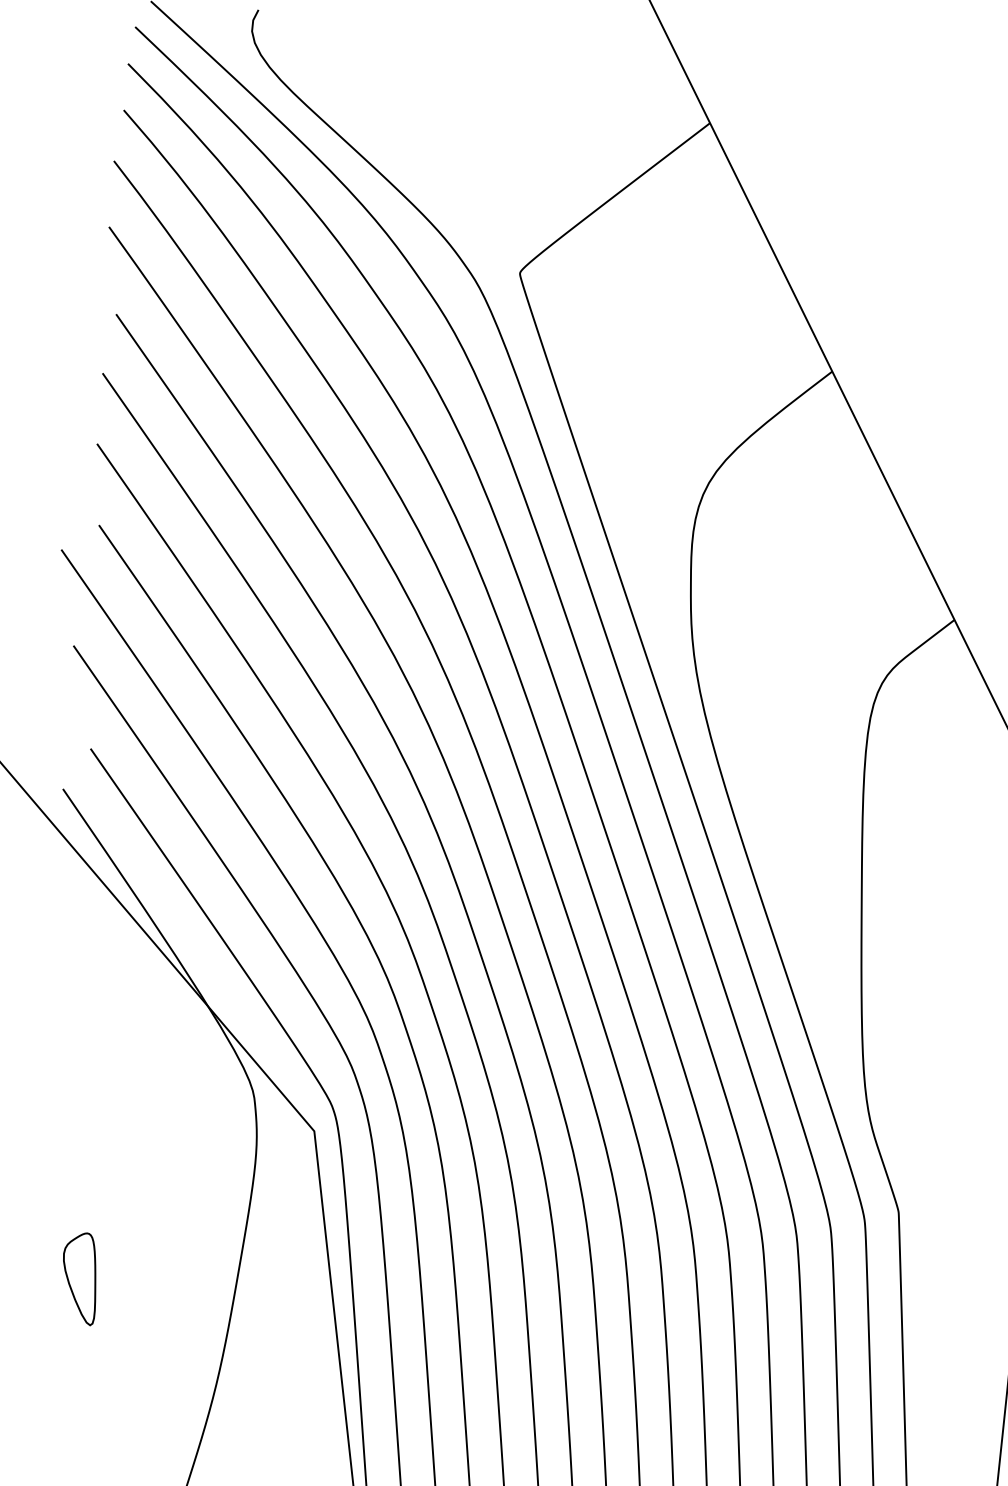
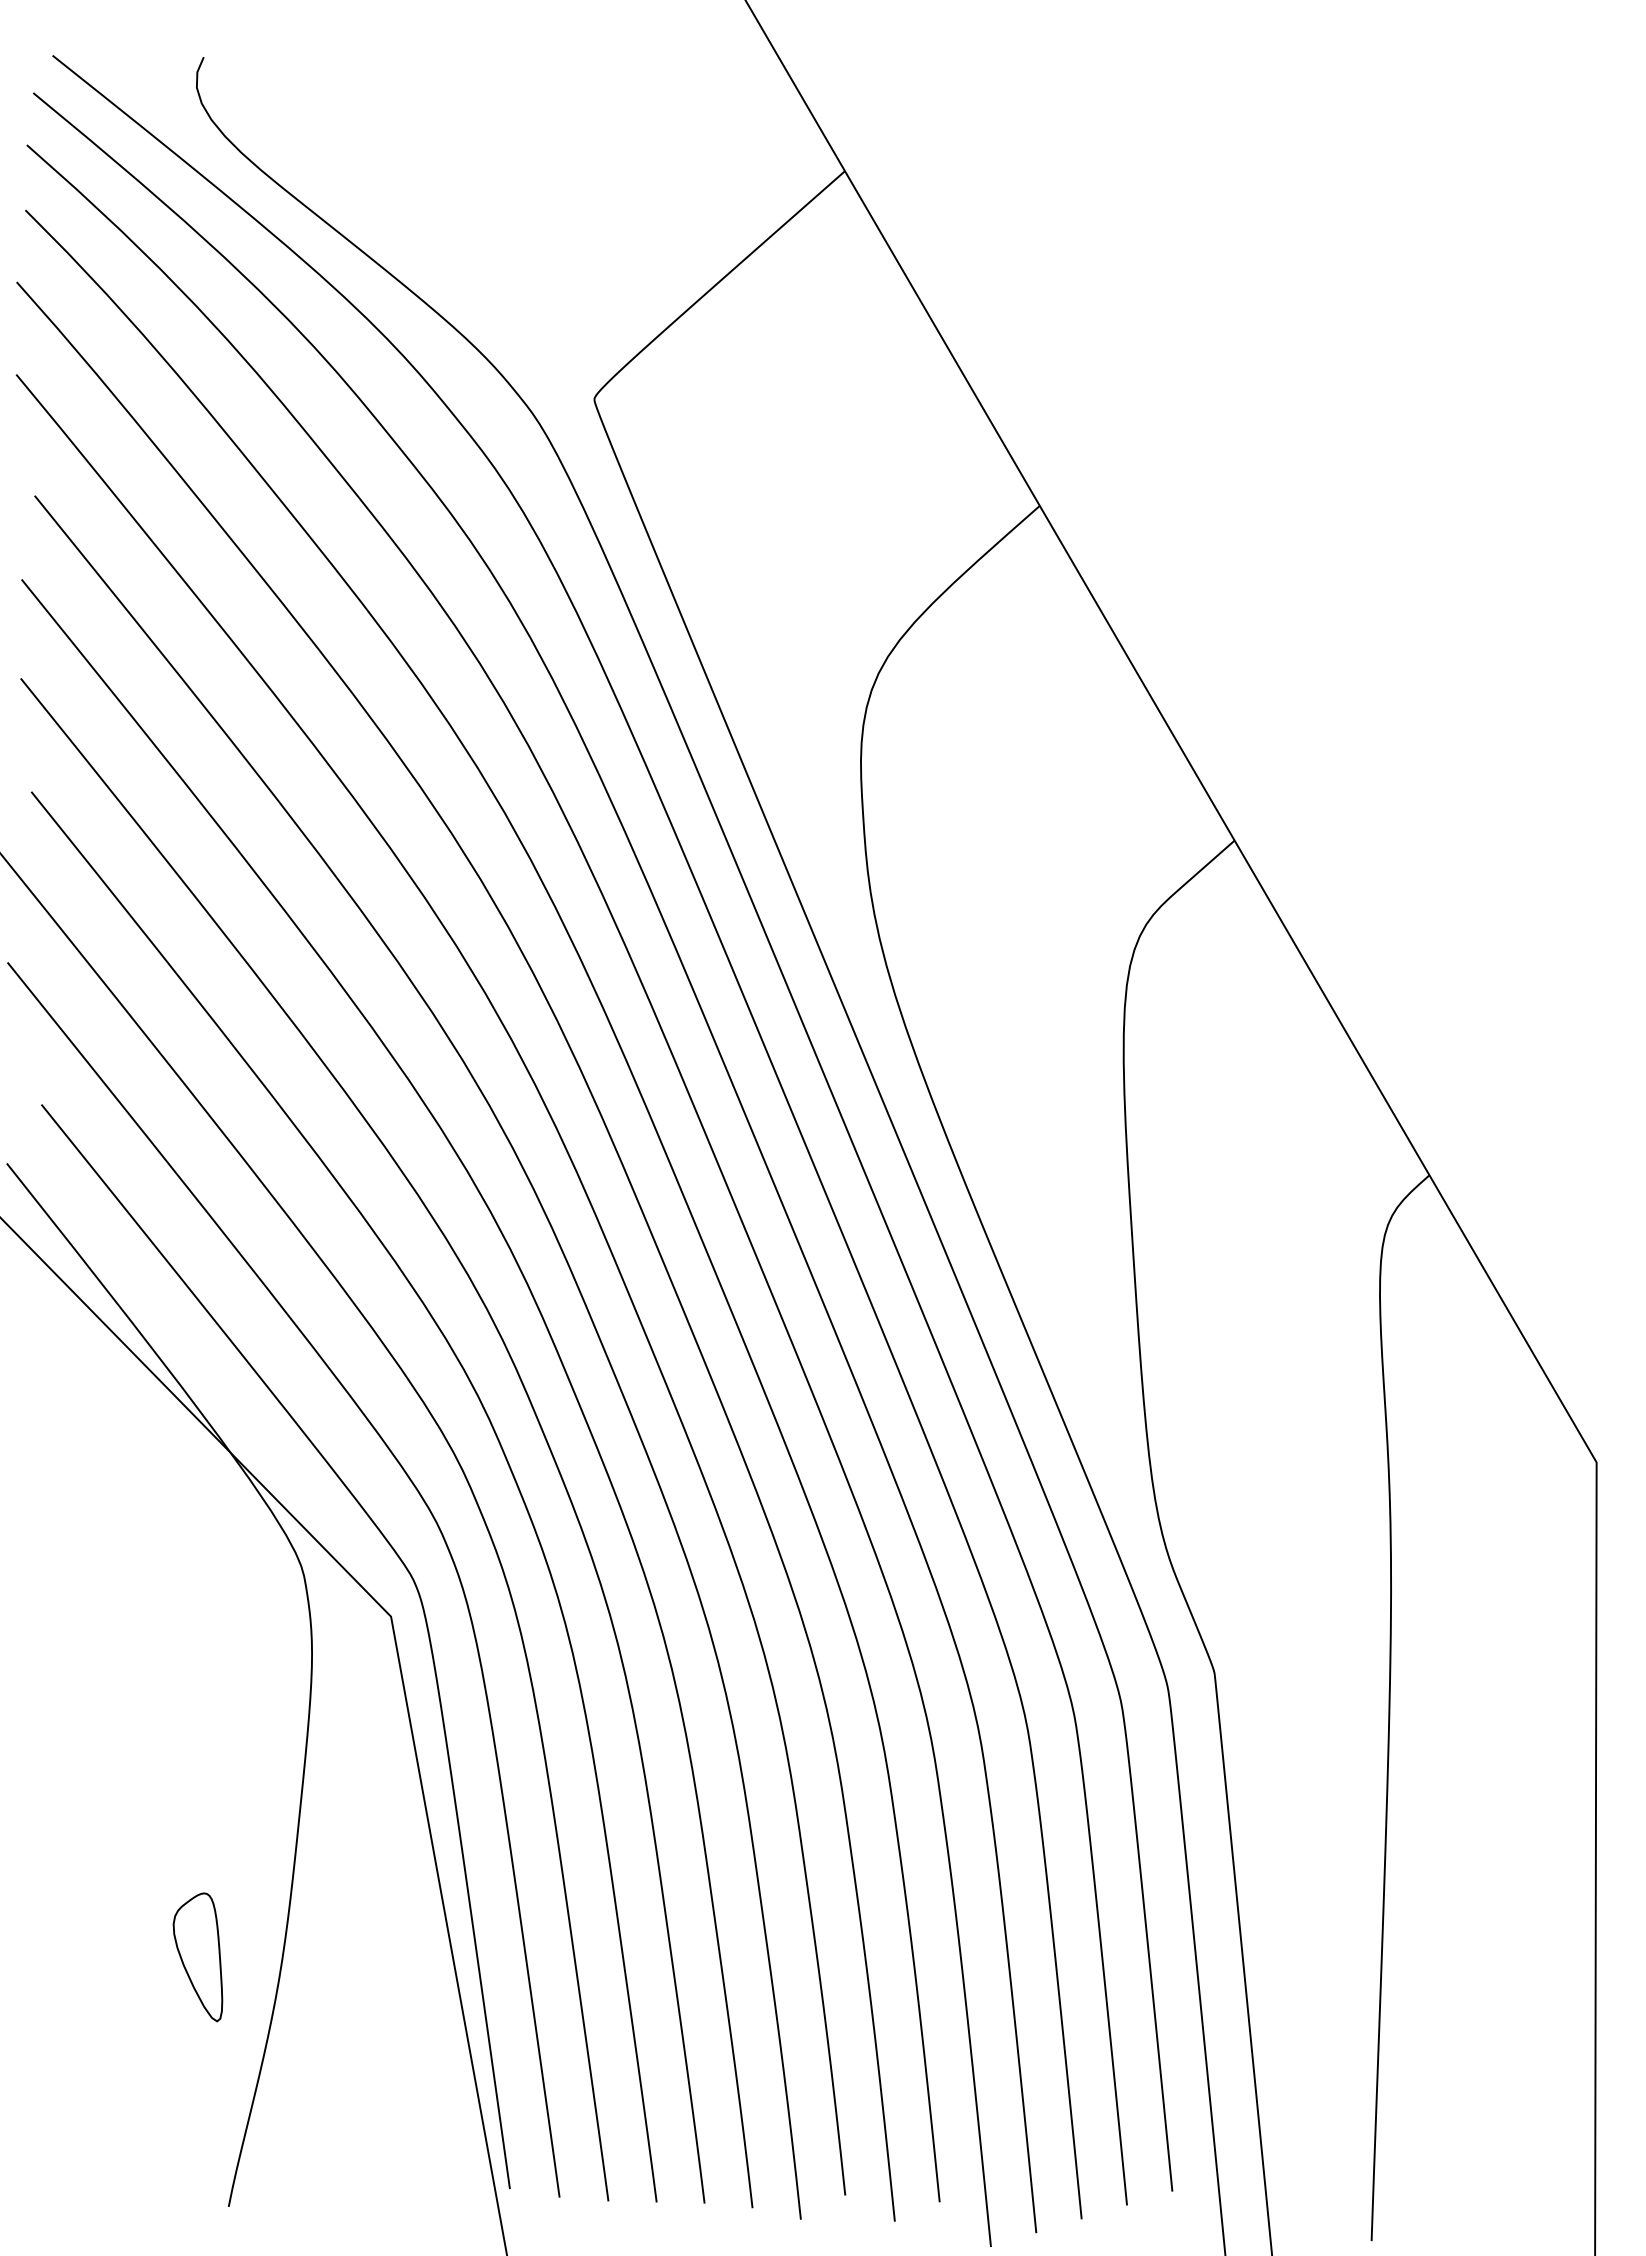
part: (79, 1278) -> (197, 1957), moved

